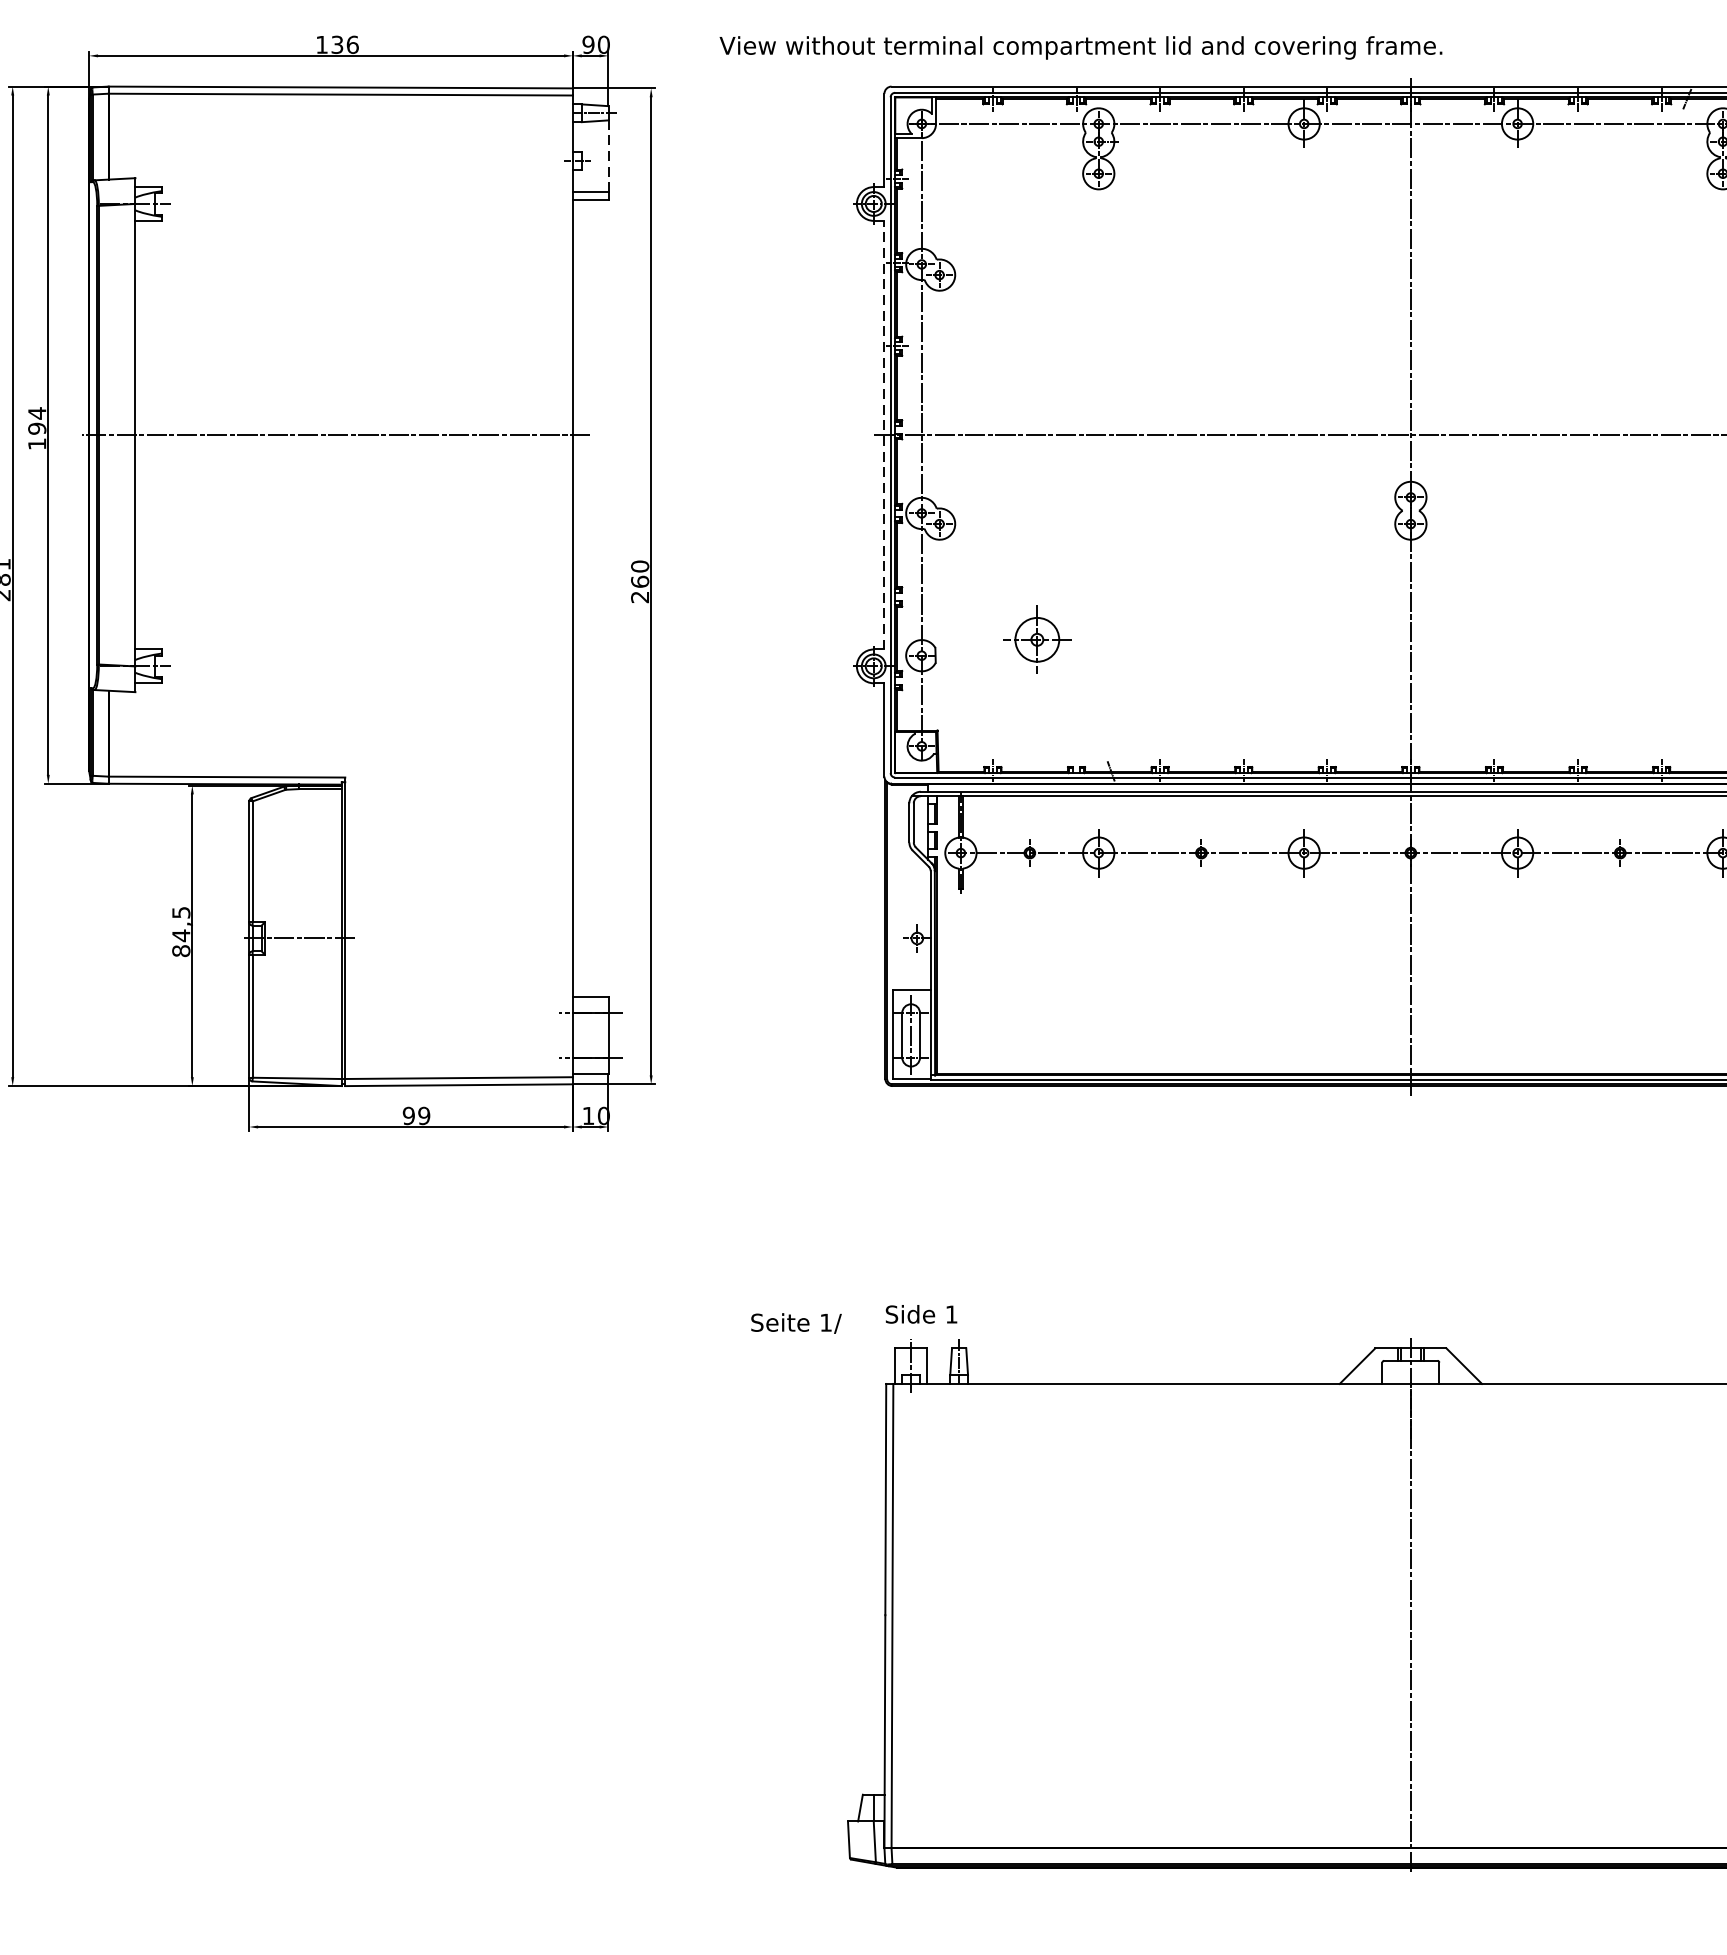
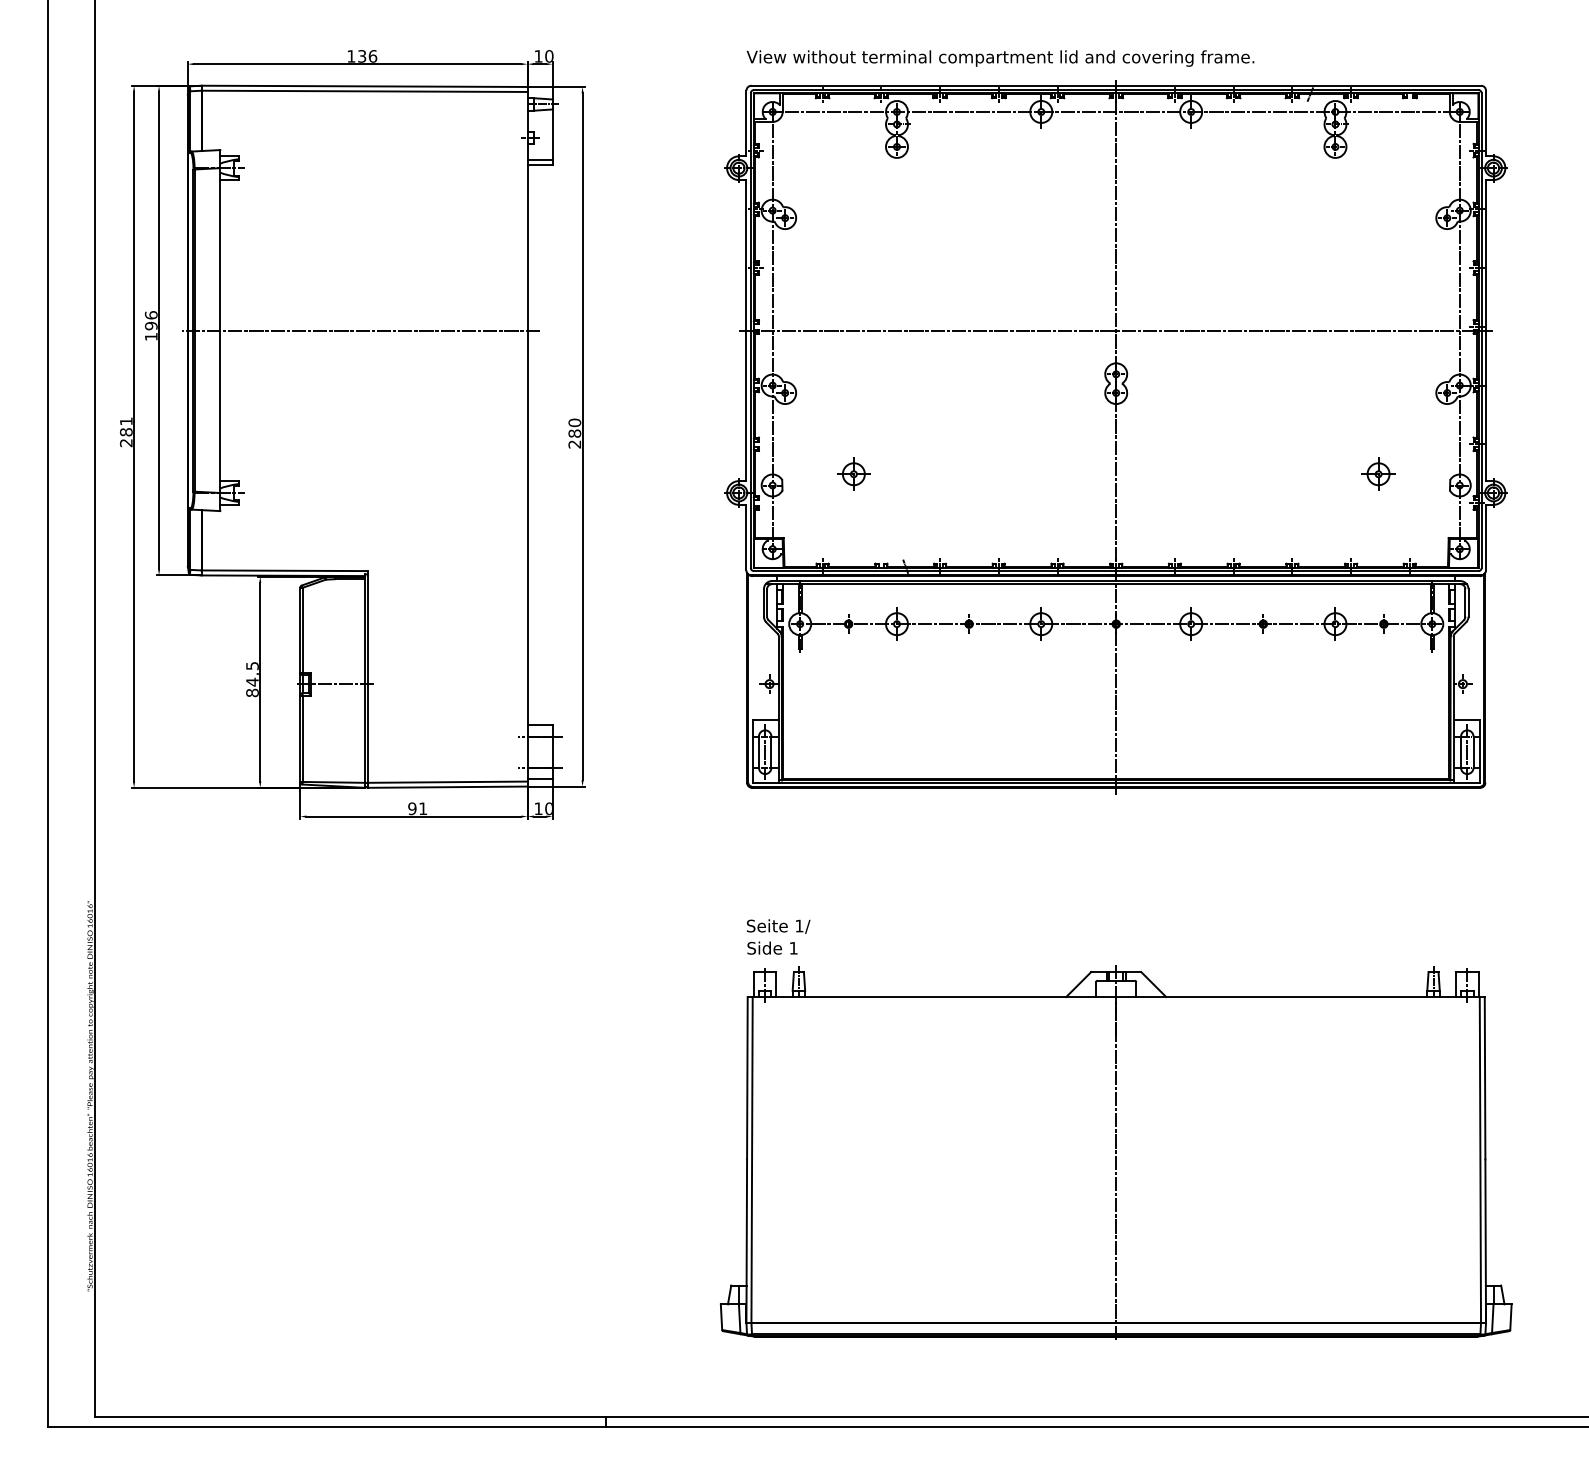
text: (588, 44) -> (538, 56), 90 -> 10
text: (1080, 47) -> (1000, 58), moved
line: (608, 156) -> (552, 134), dashed -> solid
text: (36, 413) -> (150, 315), 194 -> 196
line: (884, 435) -> (746, 330), dashed -> solid
text: (639, 581) -> (574, 433), 260 -> 280
part: (1036, 638) -> (853, 473), size x0.71
text: (424, 1115) -> (423, 808), 99 -> 91
text: (796, 1323) -> (778, 926), moved

